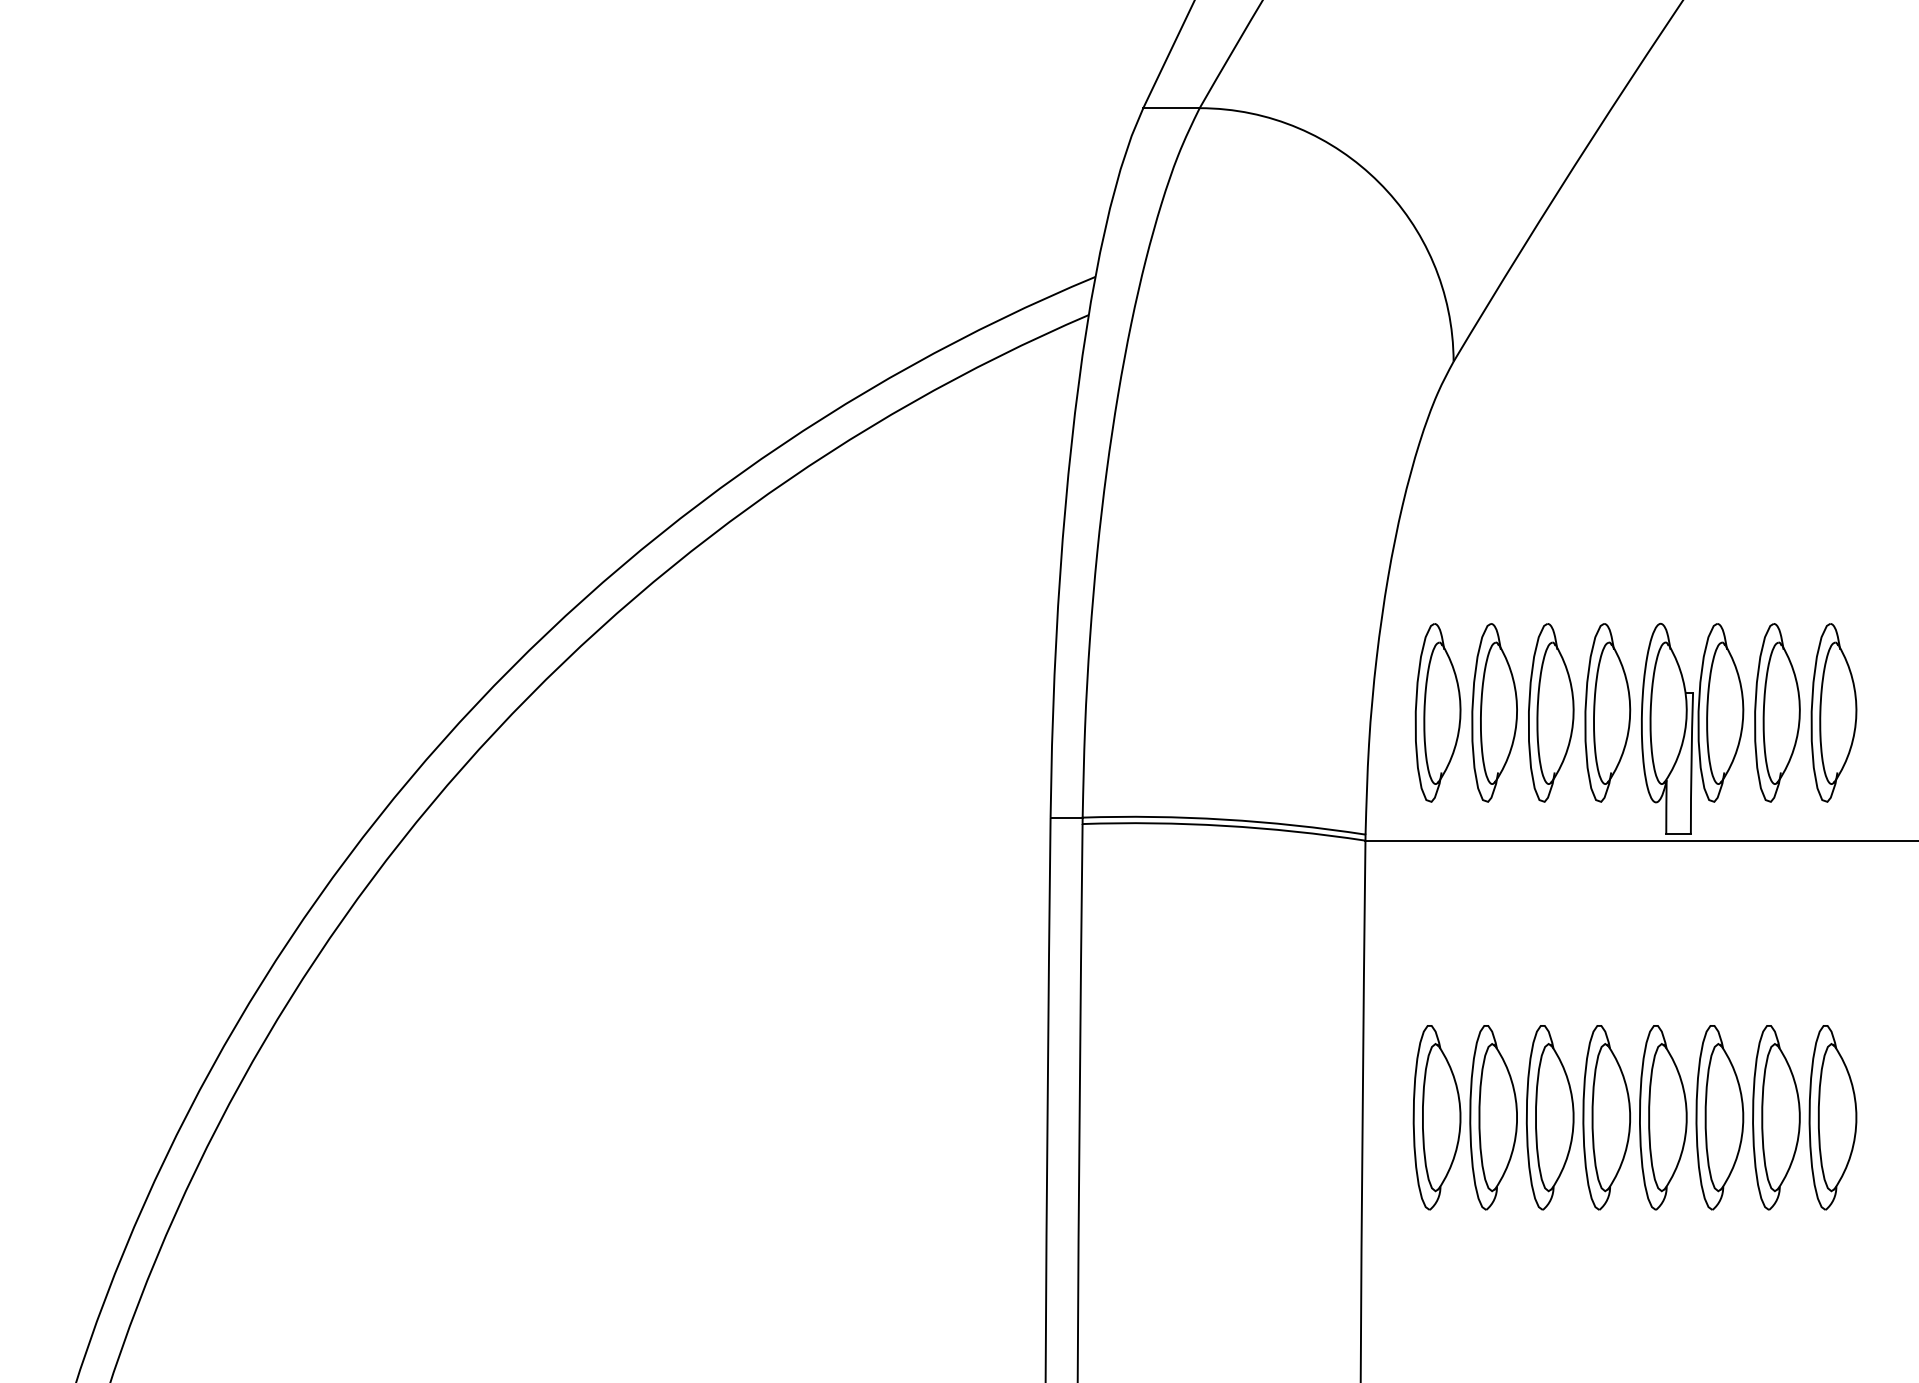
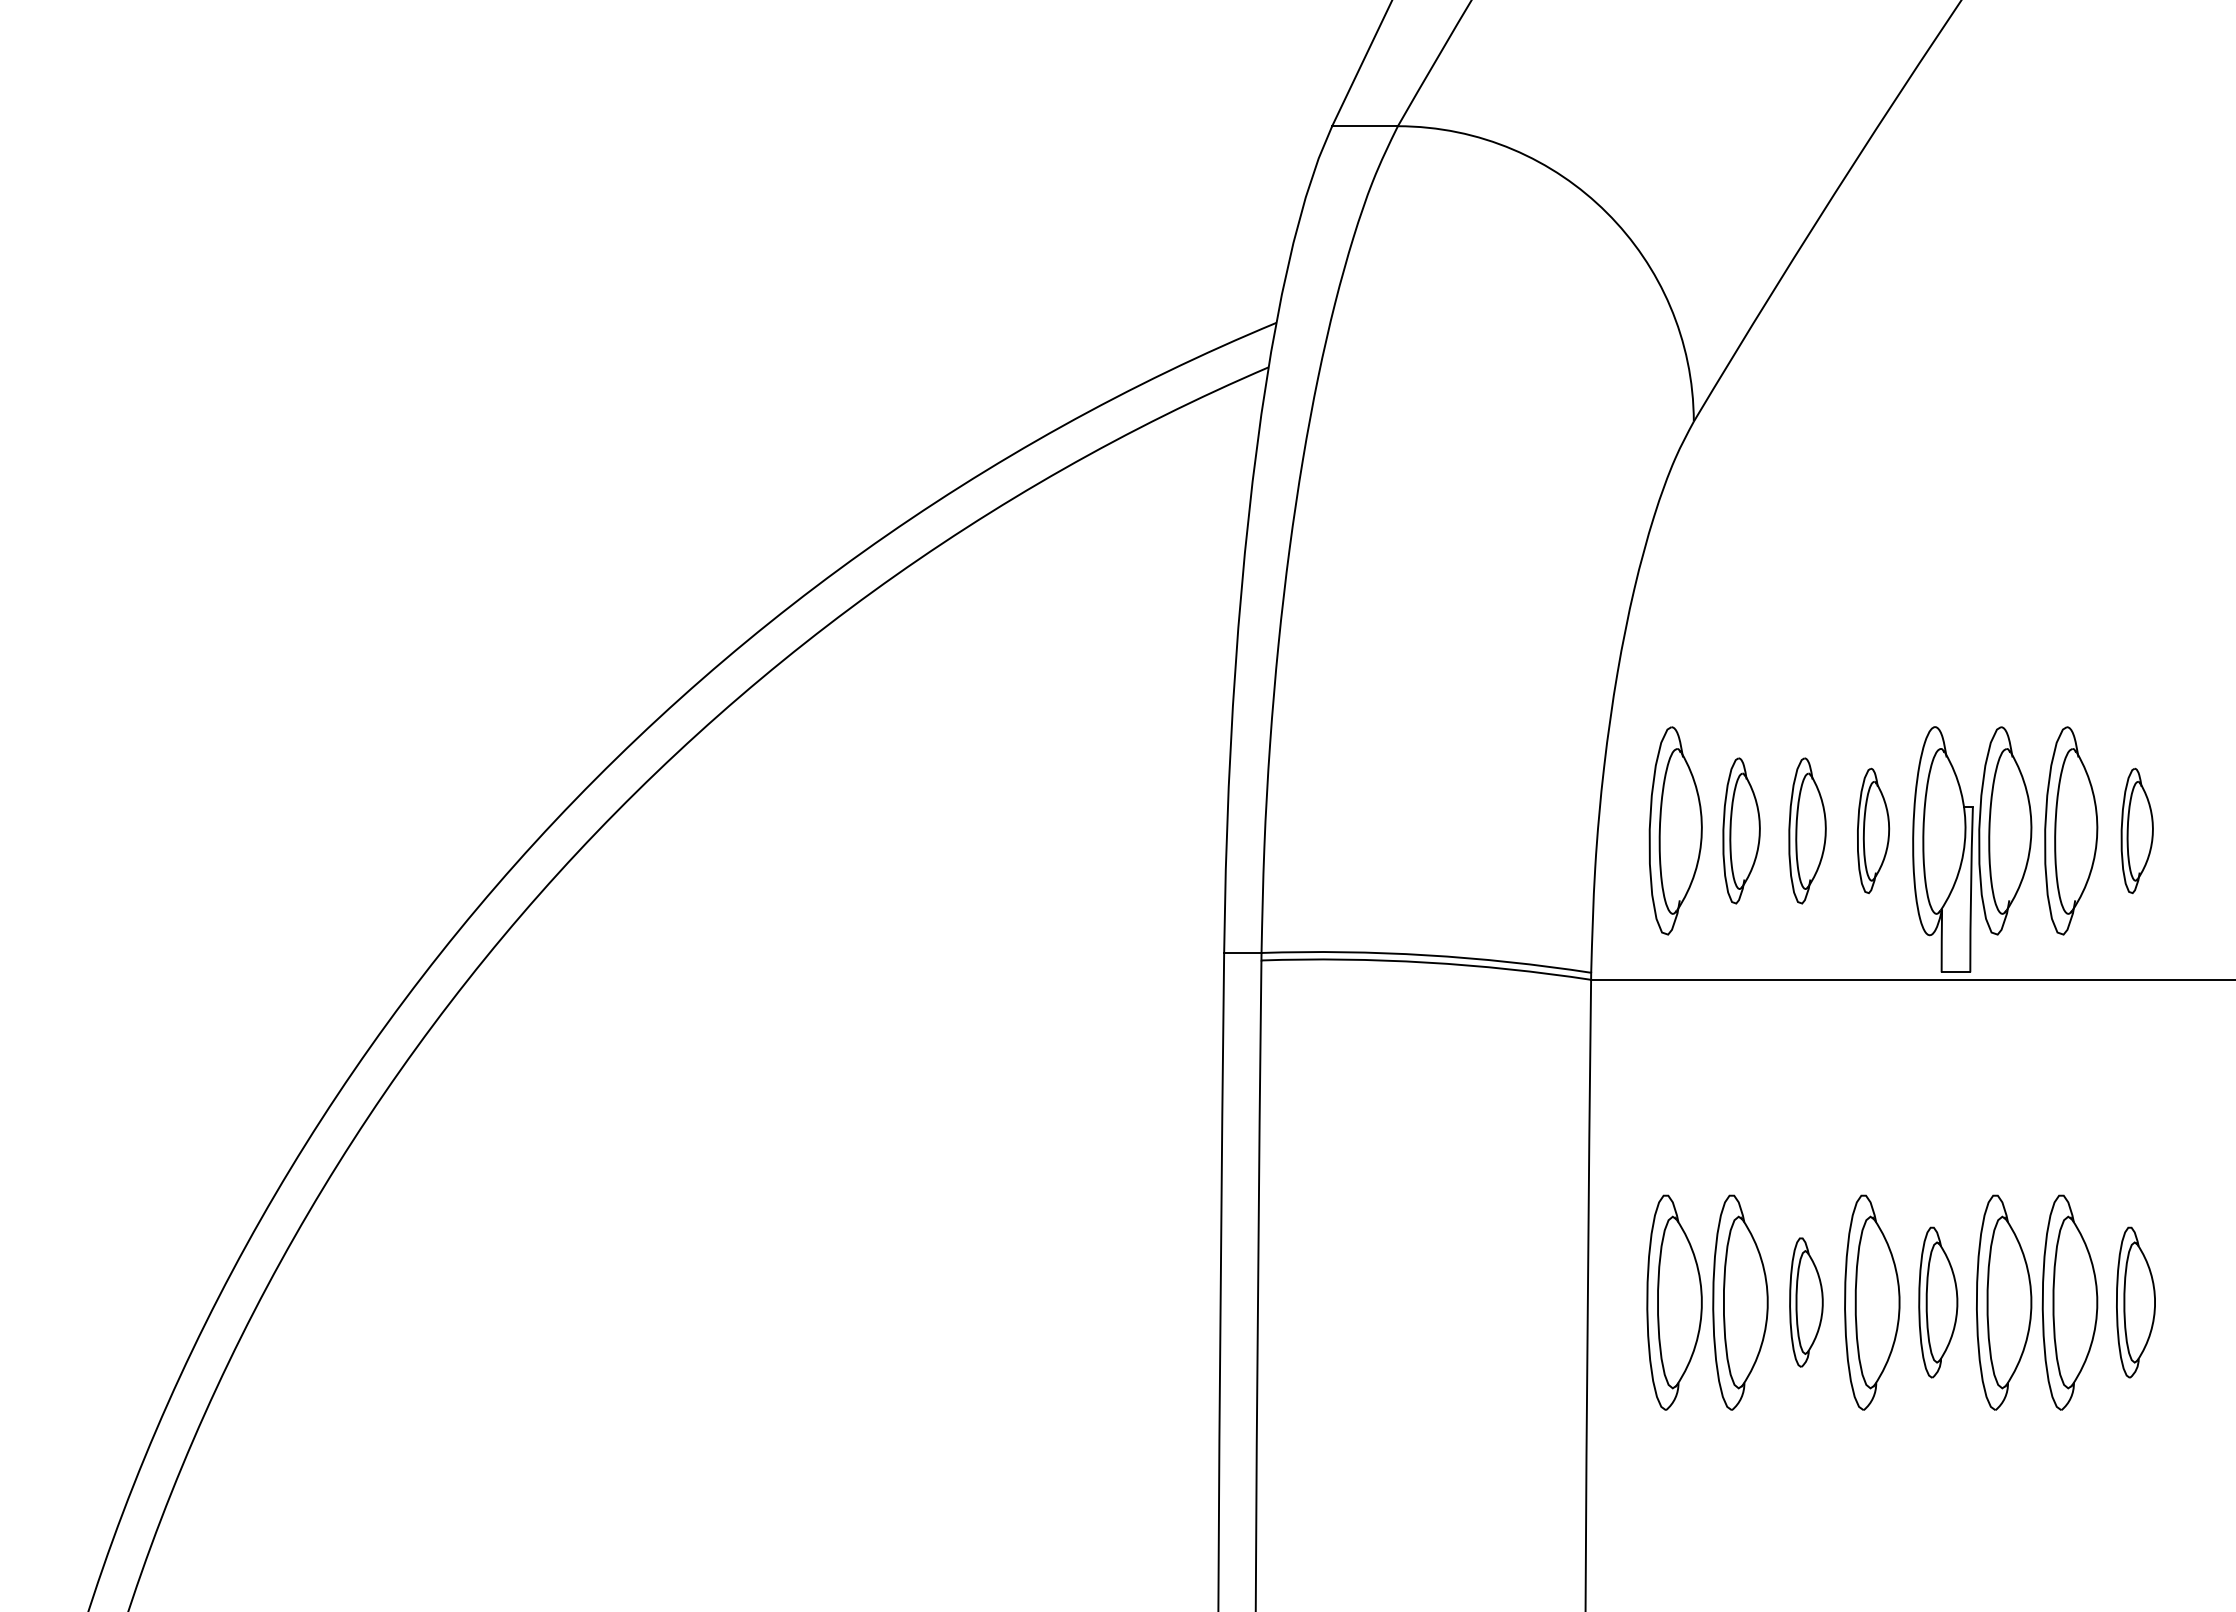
part: (1494, 712) -> (1741, 830), size x0.7
part: (1551, 712) -> (1807, 830), size x0.7
part: (1607, 712) -> (1873, 830), size x0.6
part: (1834, 712) -> (2137, 830), size x0.6
part: (1550, 1117) -> (1806, 1302), size x0.6
part: (1663, 1117) -> (1938, 1302), size x0.7
part: (1832, 1117) -> (2135, 1302), size x0.7

